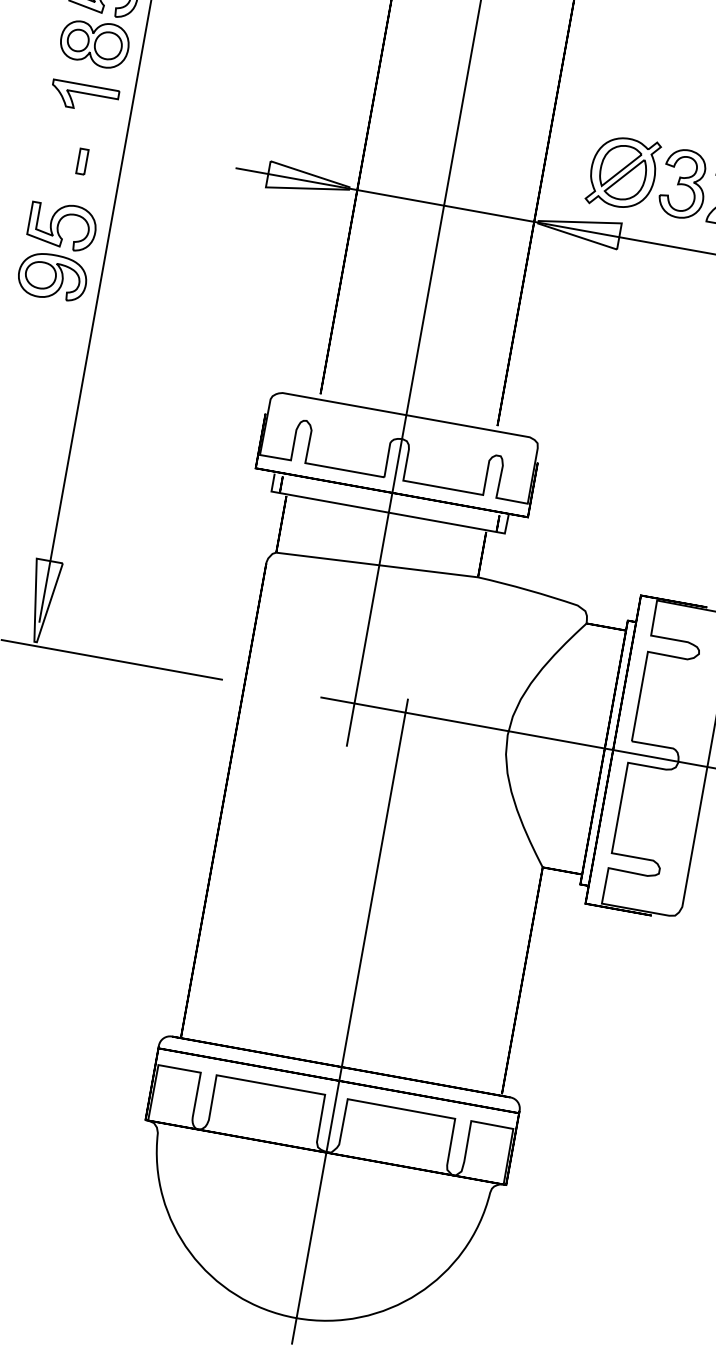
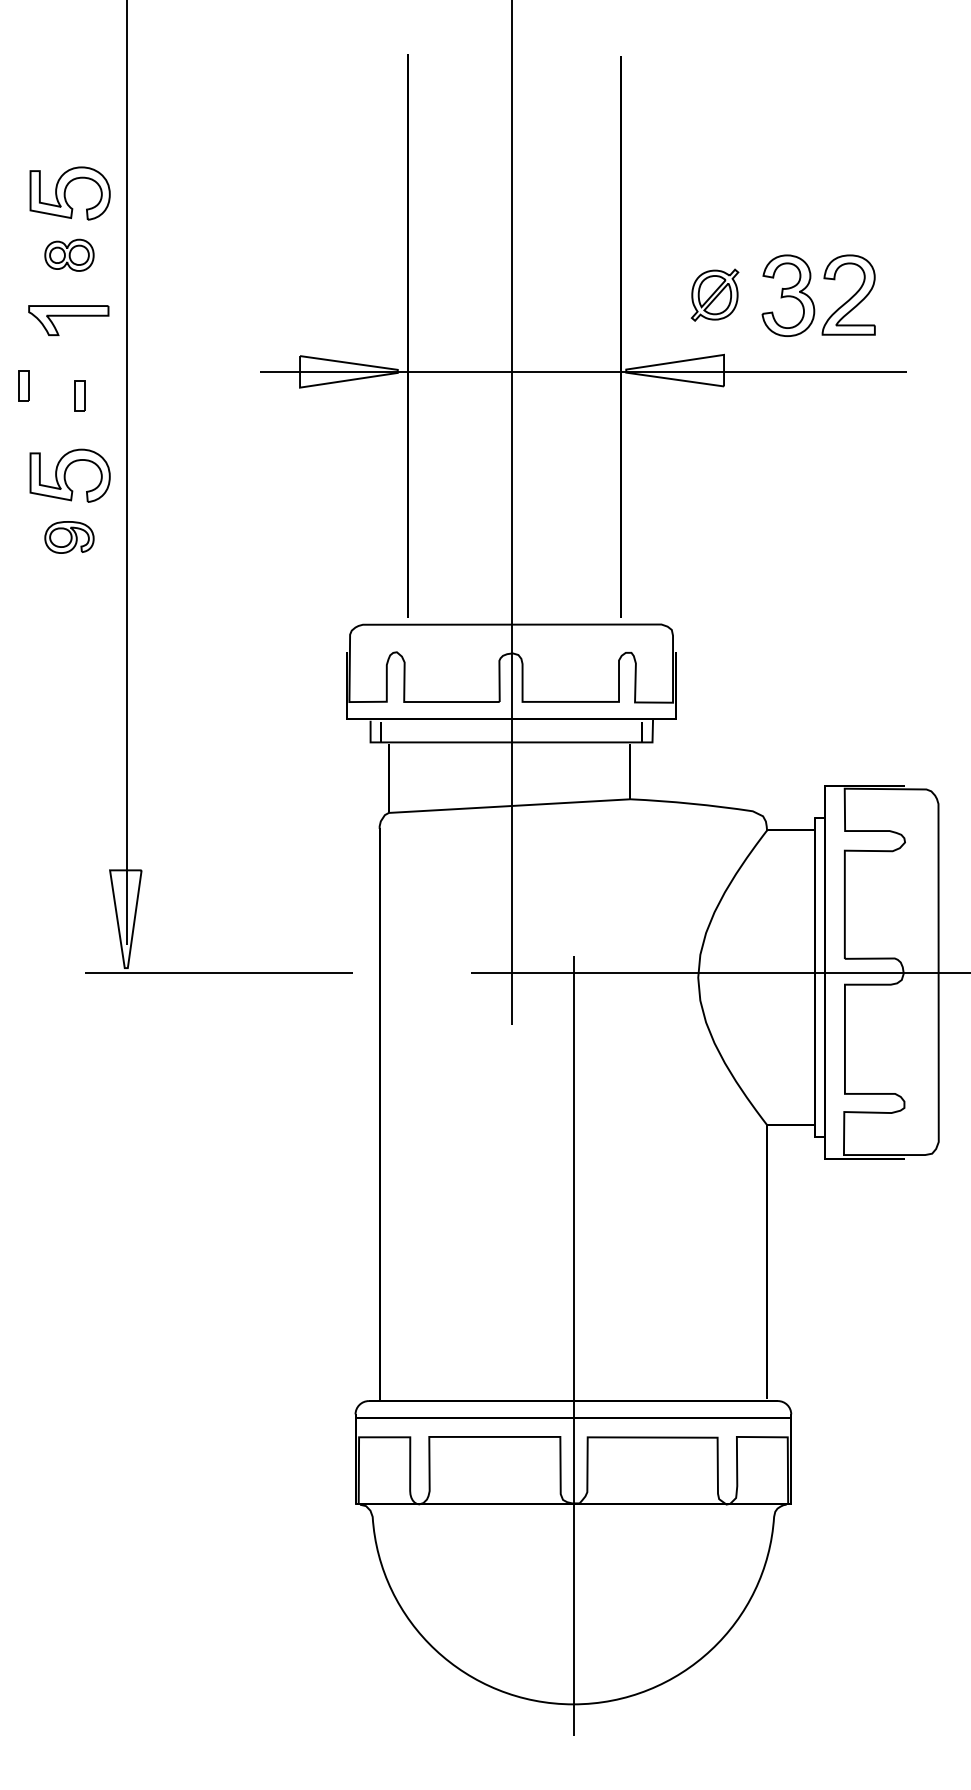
part: (94, 43) -> (69, 255), size x0.6
part: (37, 144) -> (23, 385), added
part: (622, 172) -> (714, 294), size x0.6
part: (52, 277) -> (69, 537), size x0.6

